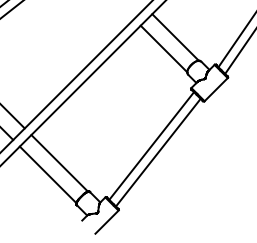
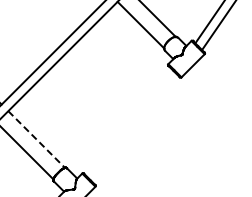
line: (151, 145) -> (128, 121), removed
line: (158, 152) -> (135, 128), removed
line: (60, 163) -> (37, 139), solid -> dashed

